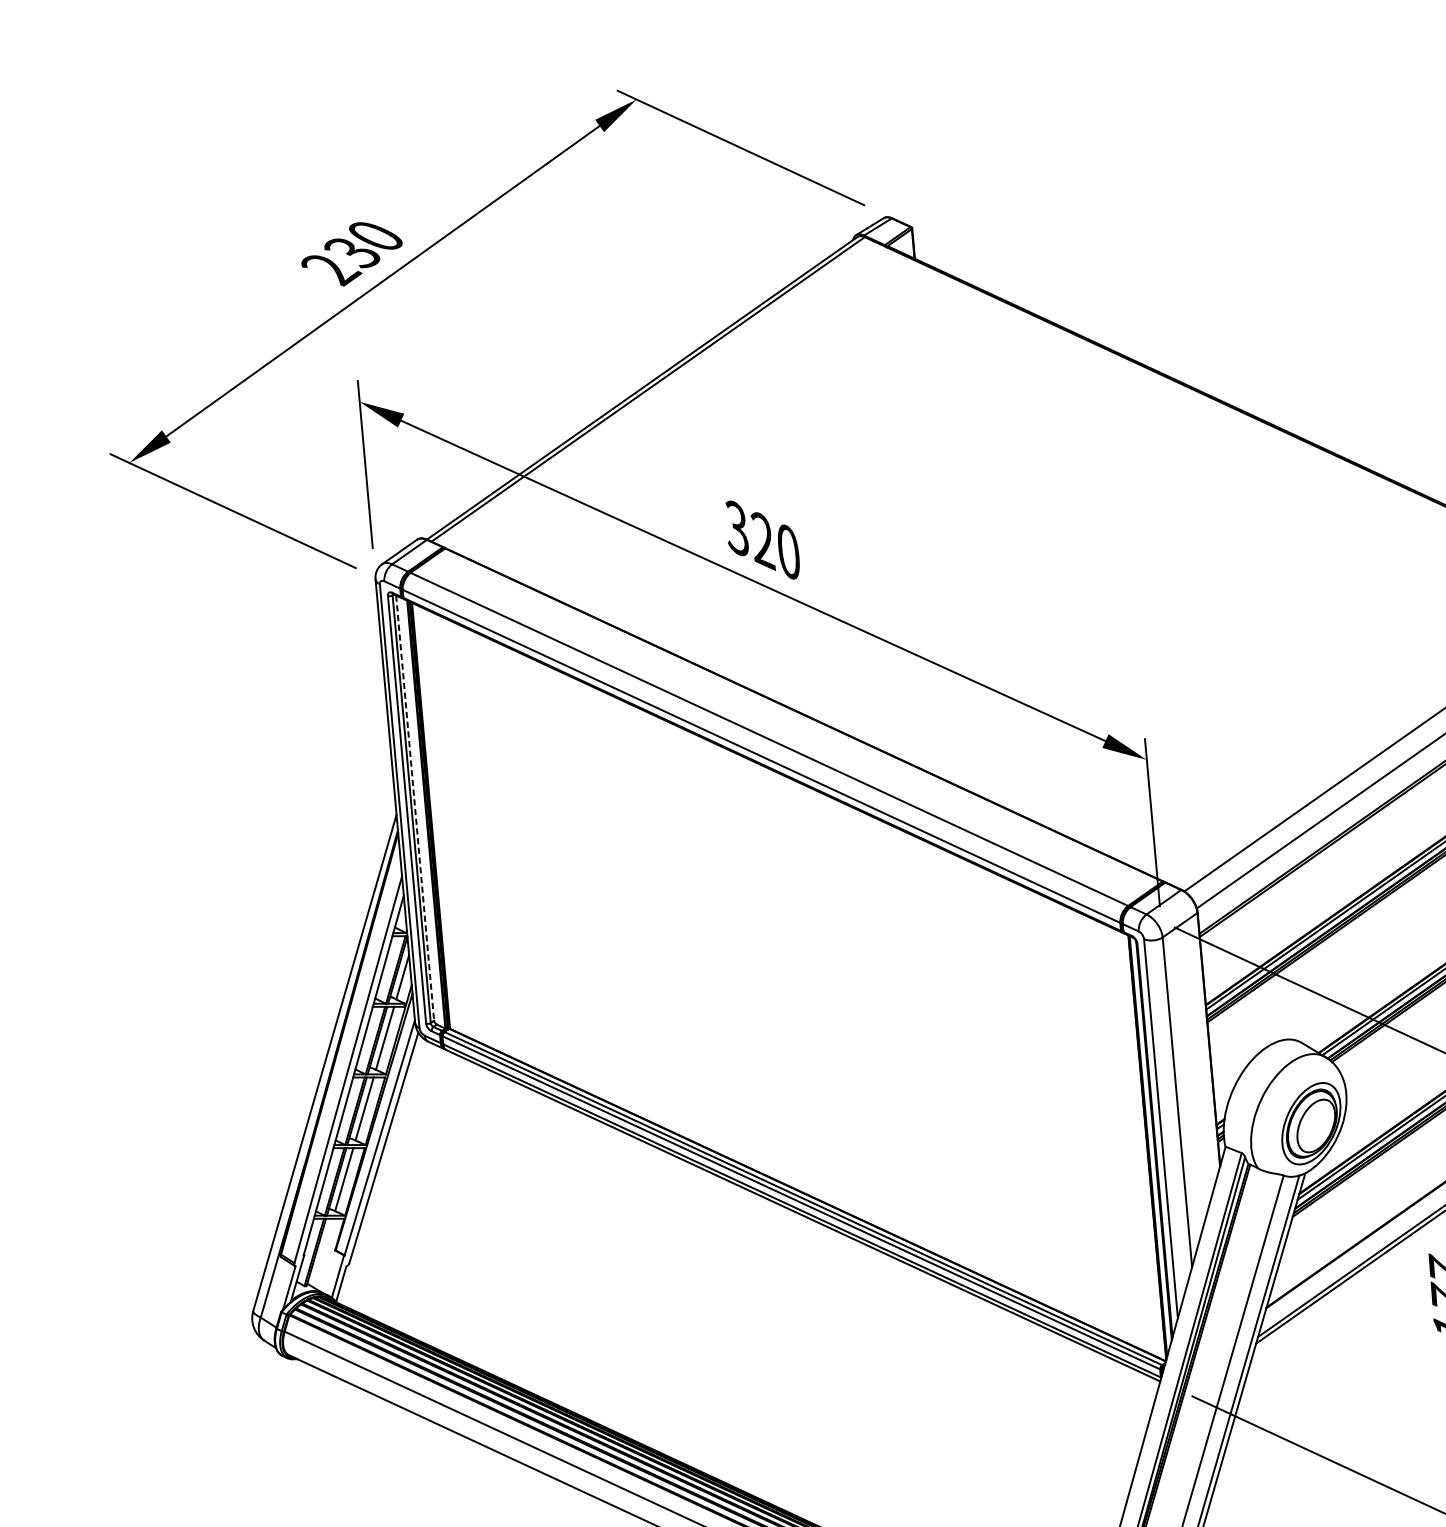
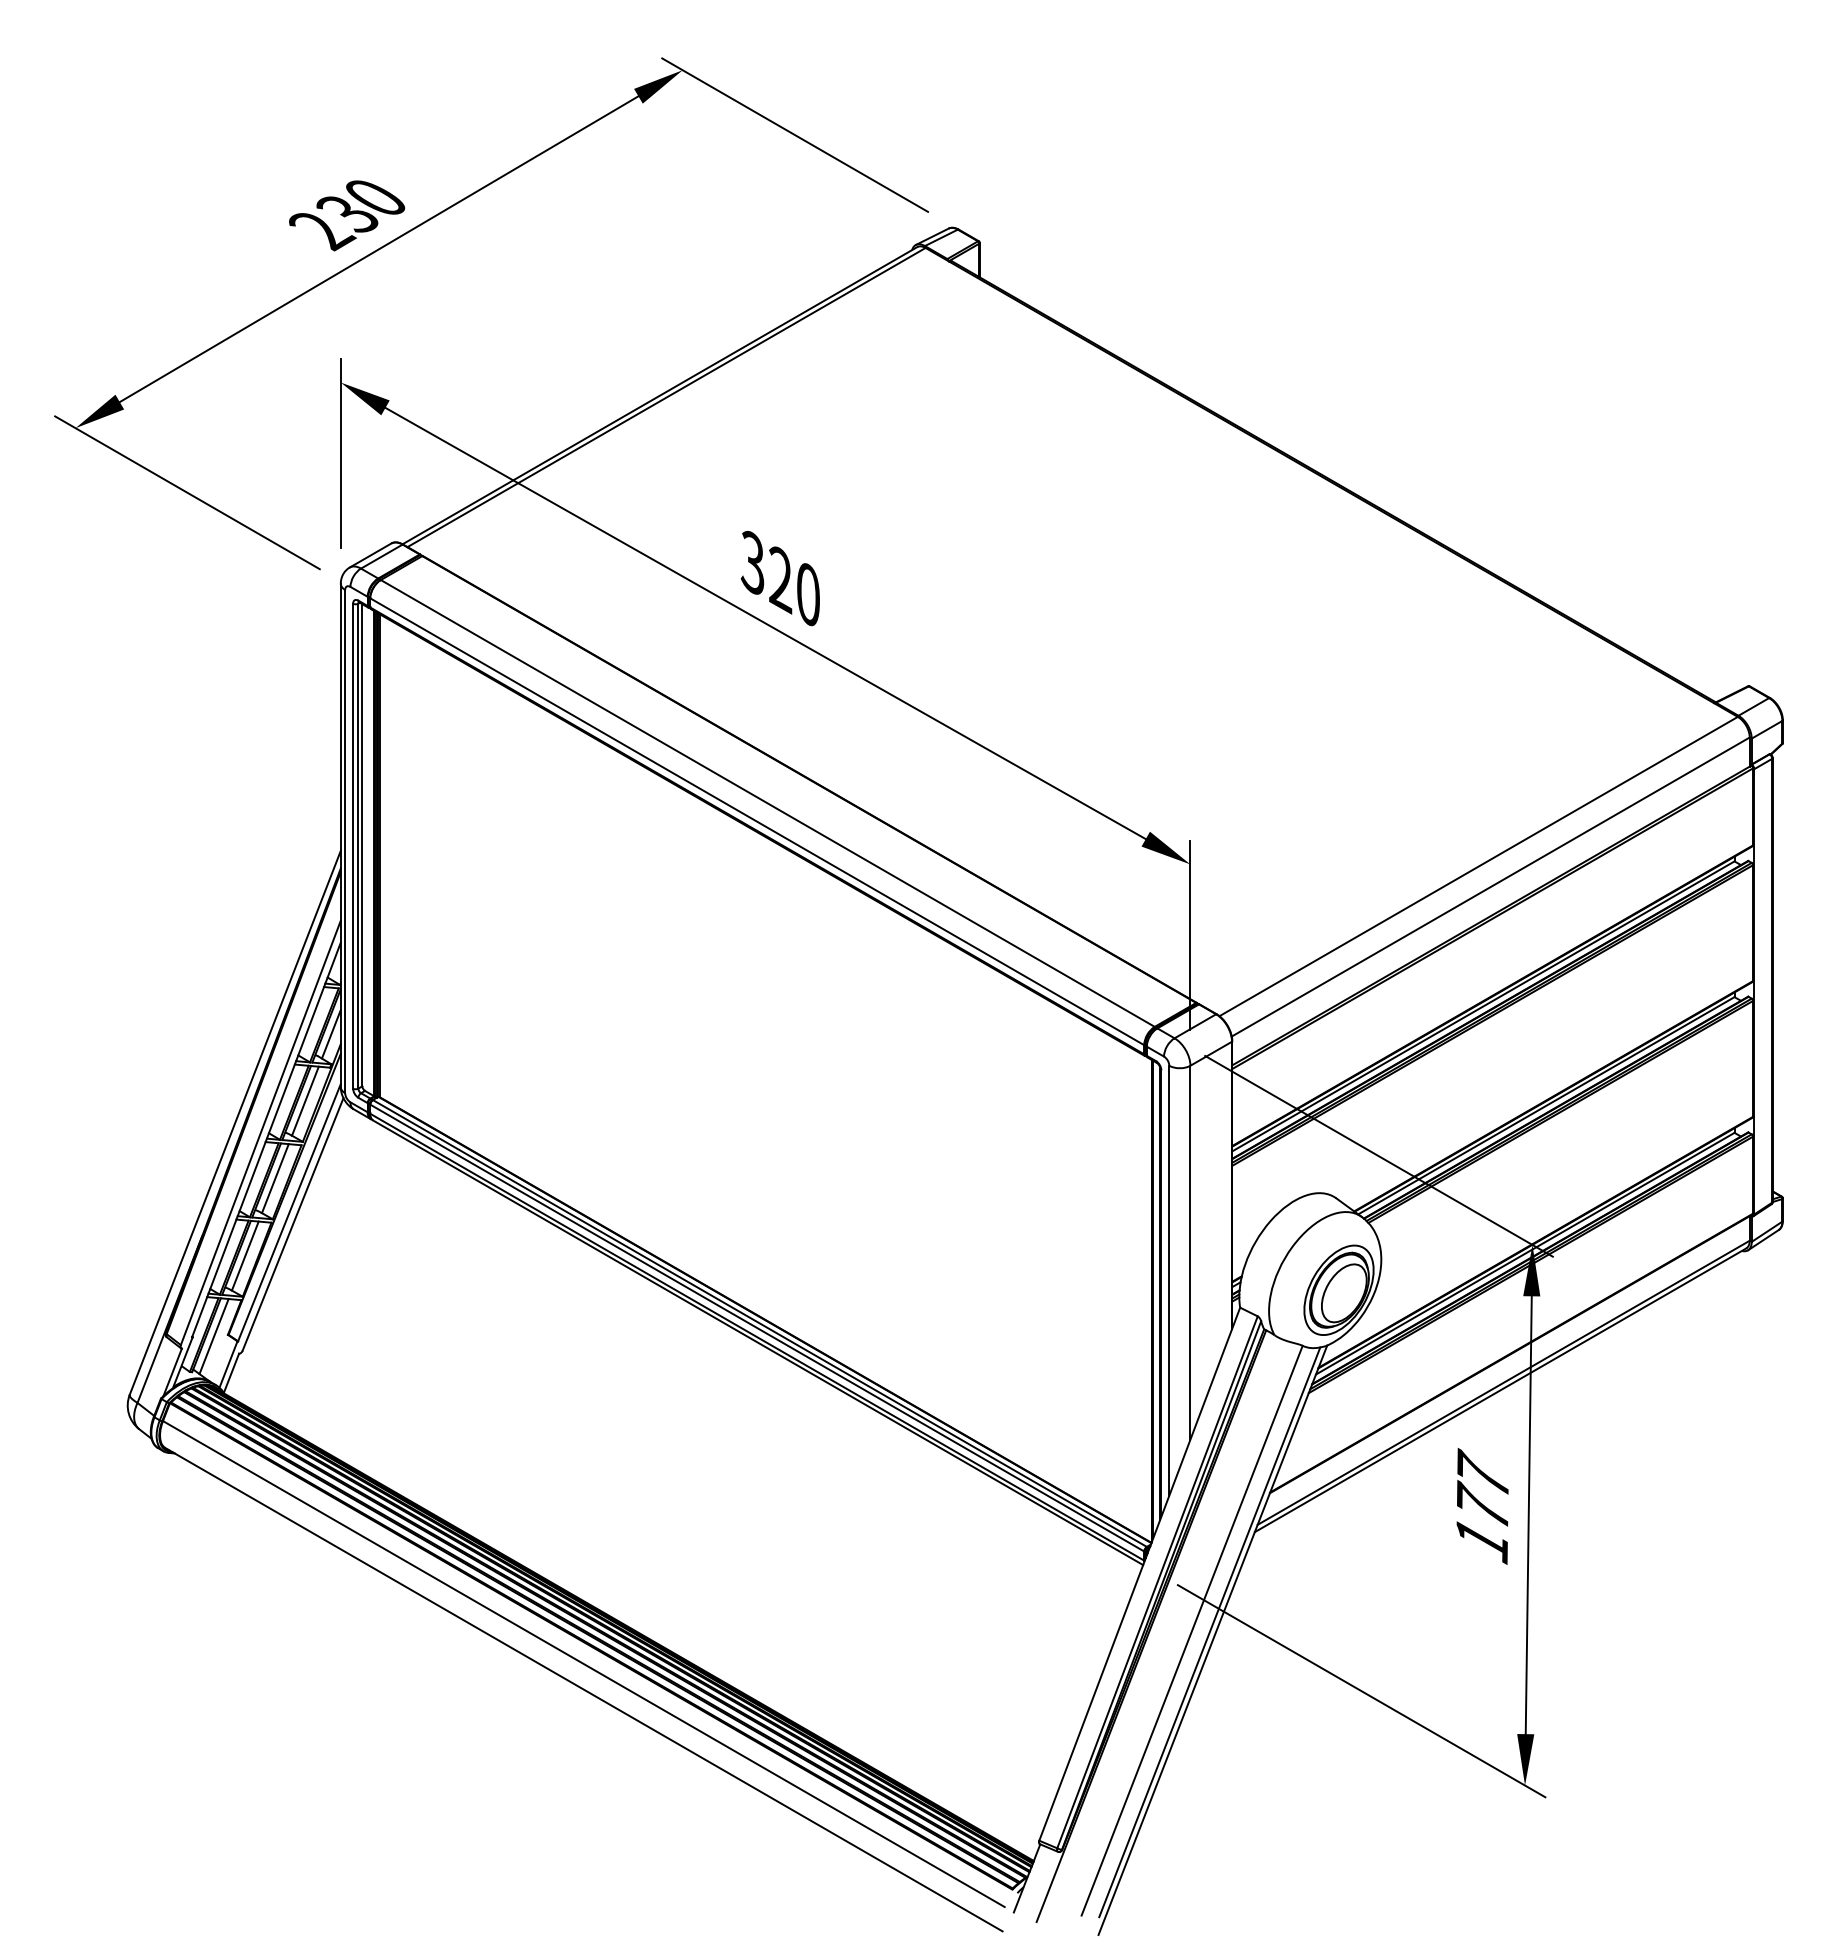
line: (415, 808) -> (362, 845), dashed -> solid
line: (322, 1253) -> (213, 1336), added

